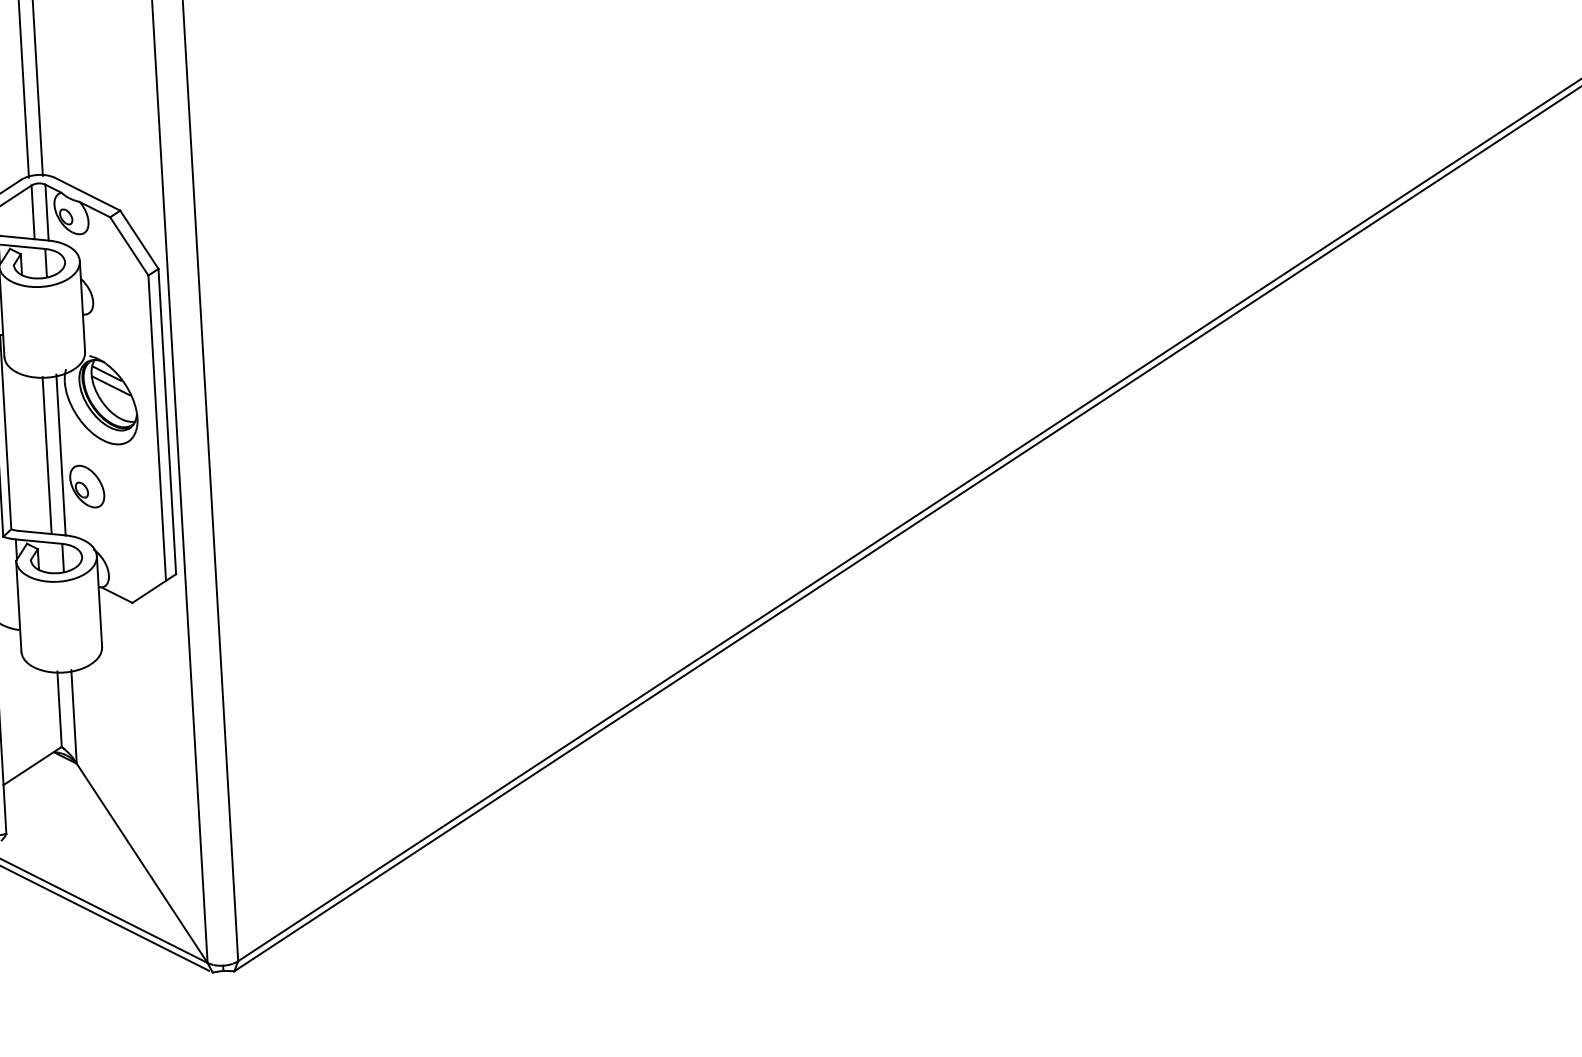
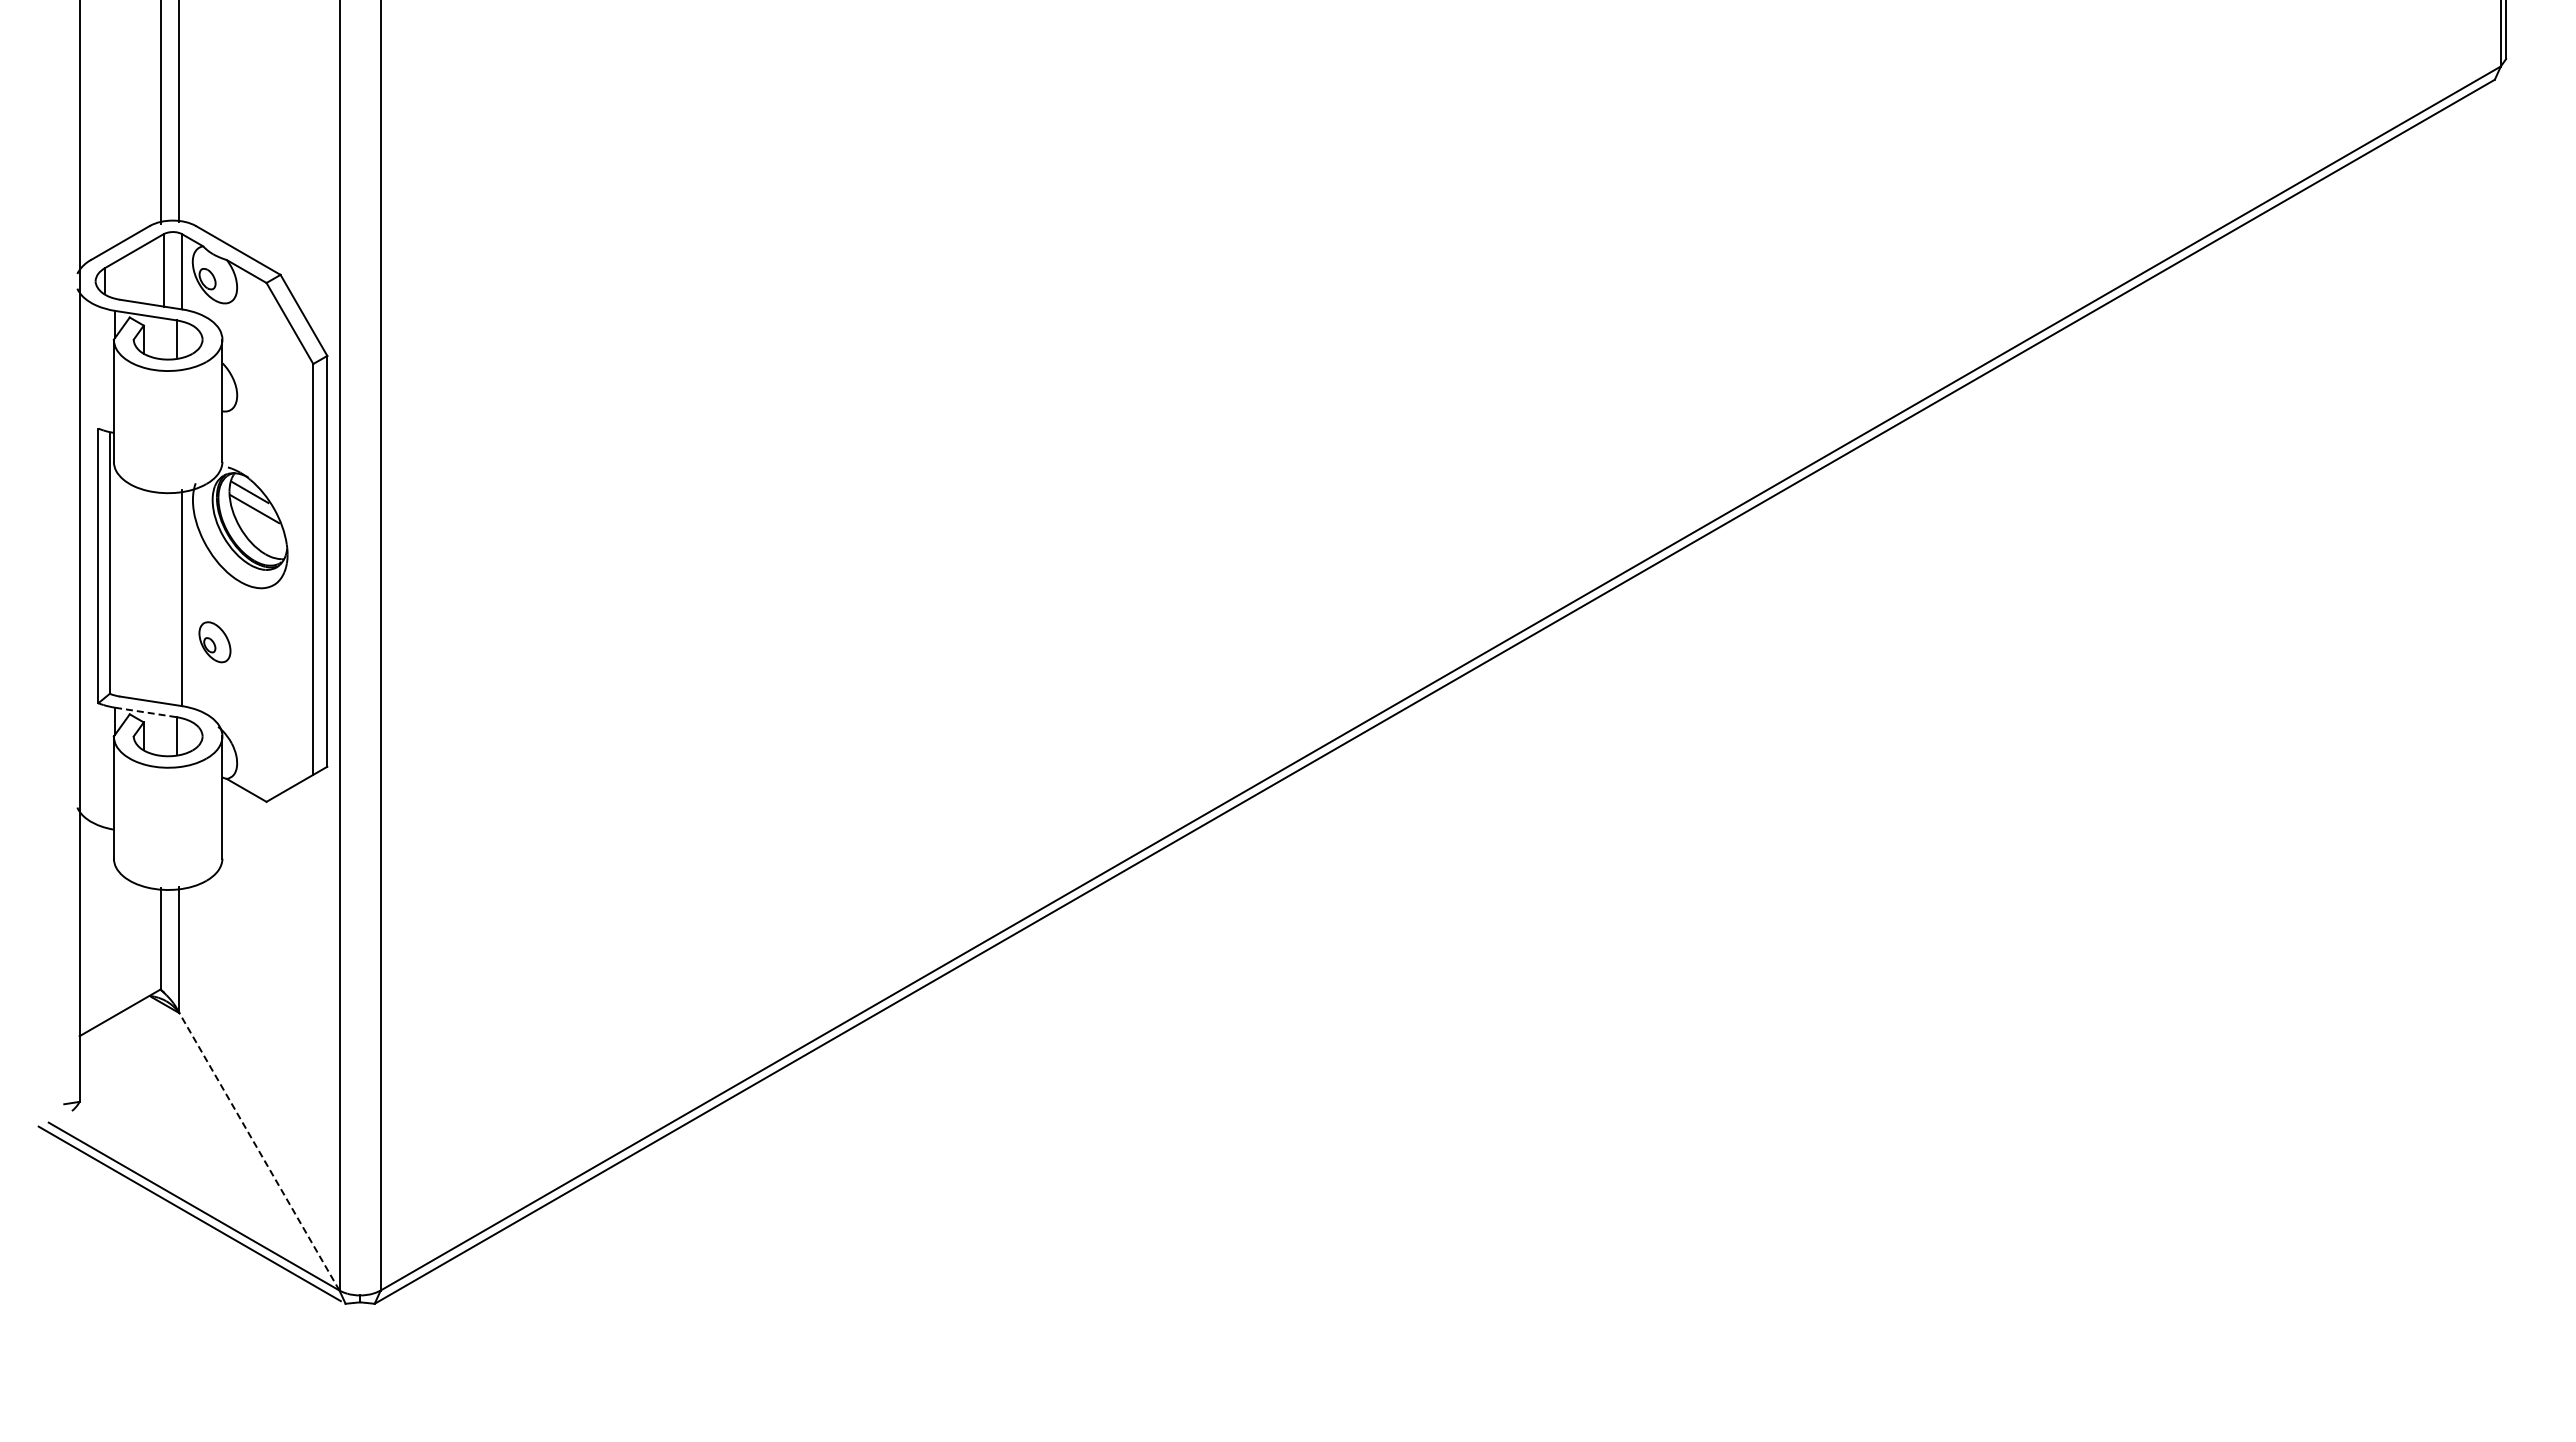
line: (47, 455) -> (163, 597), removed
part: (86, 485) -> (214, 641), size x0.7
line: (39, 541) -> (146, 712), solid -> dashed
line: (142, 863) -> (259, 1151), solid -> dashed

